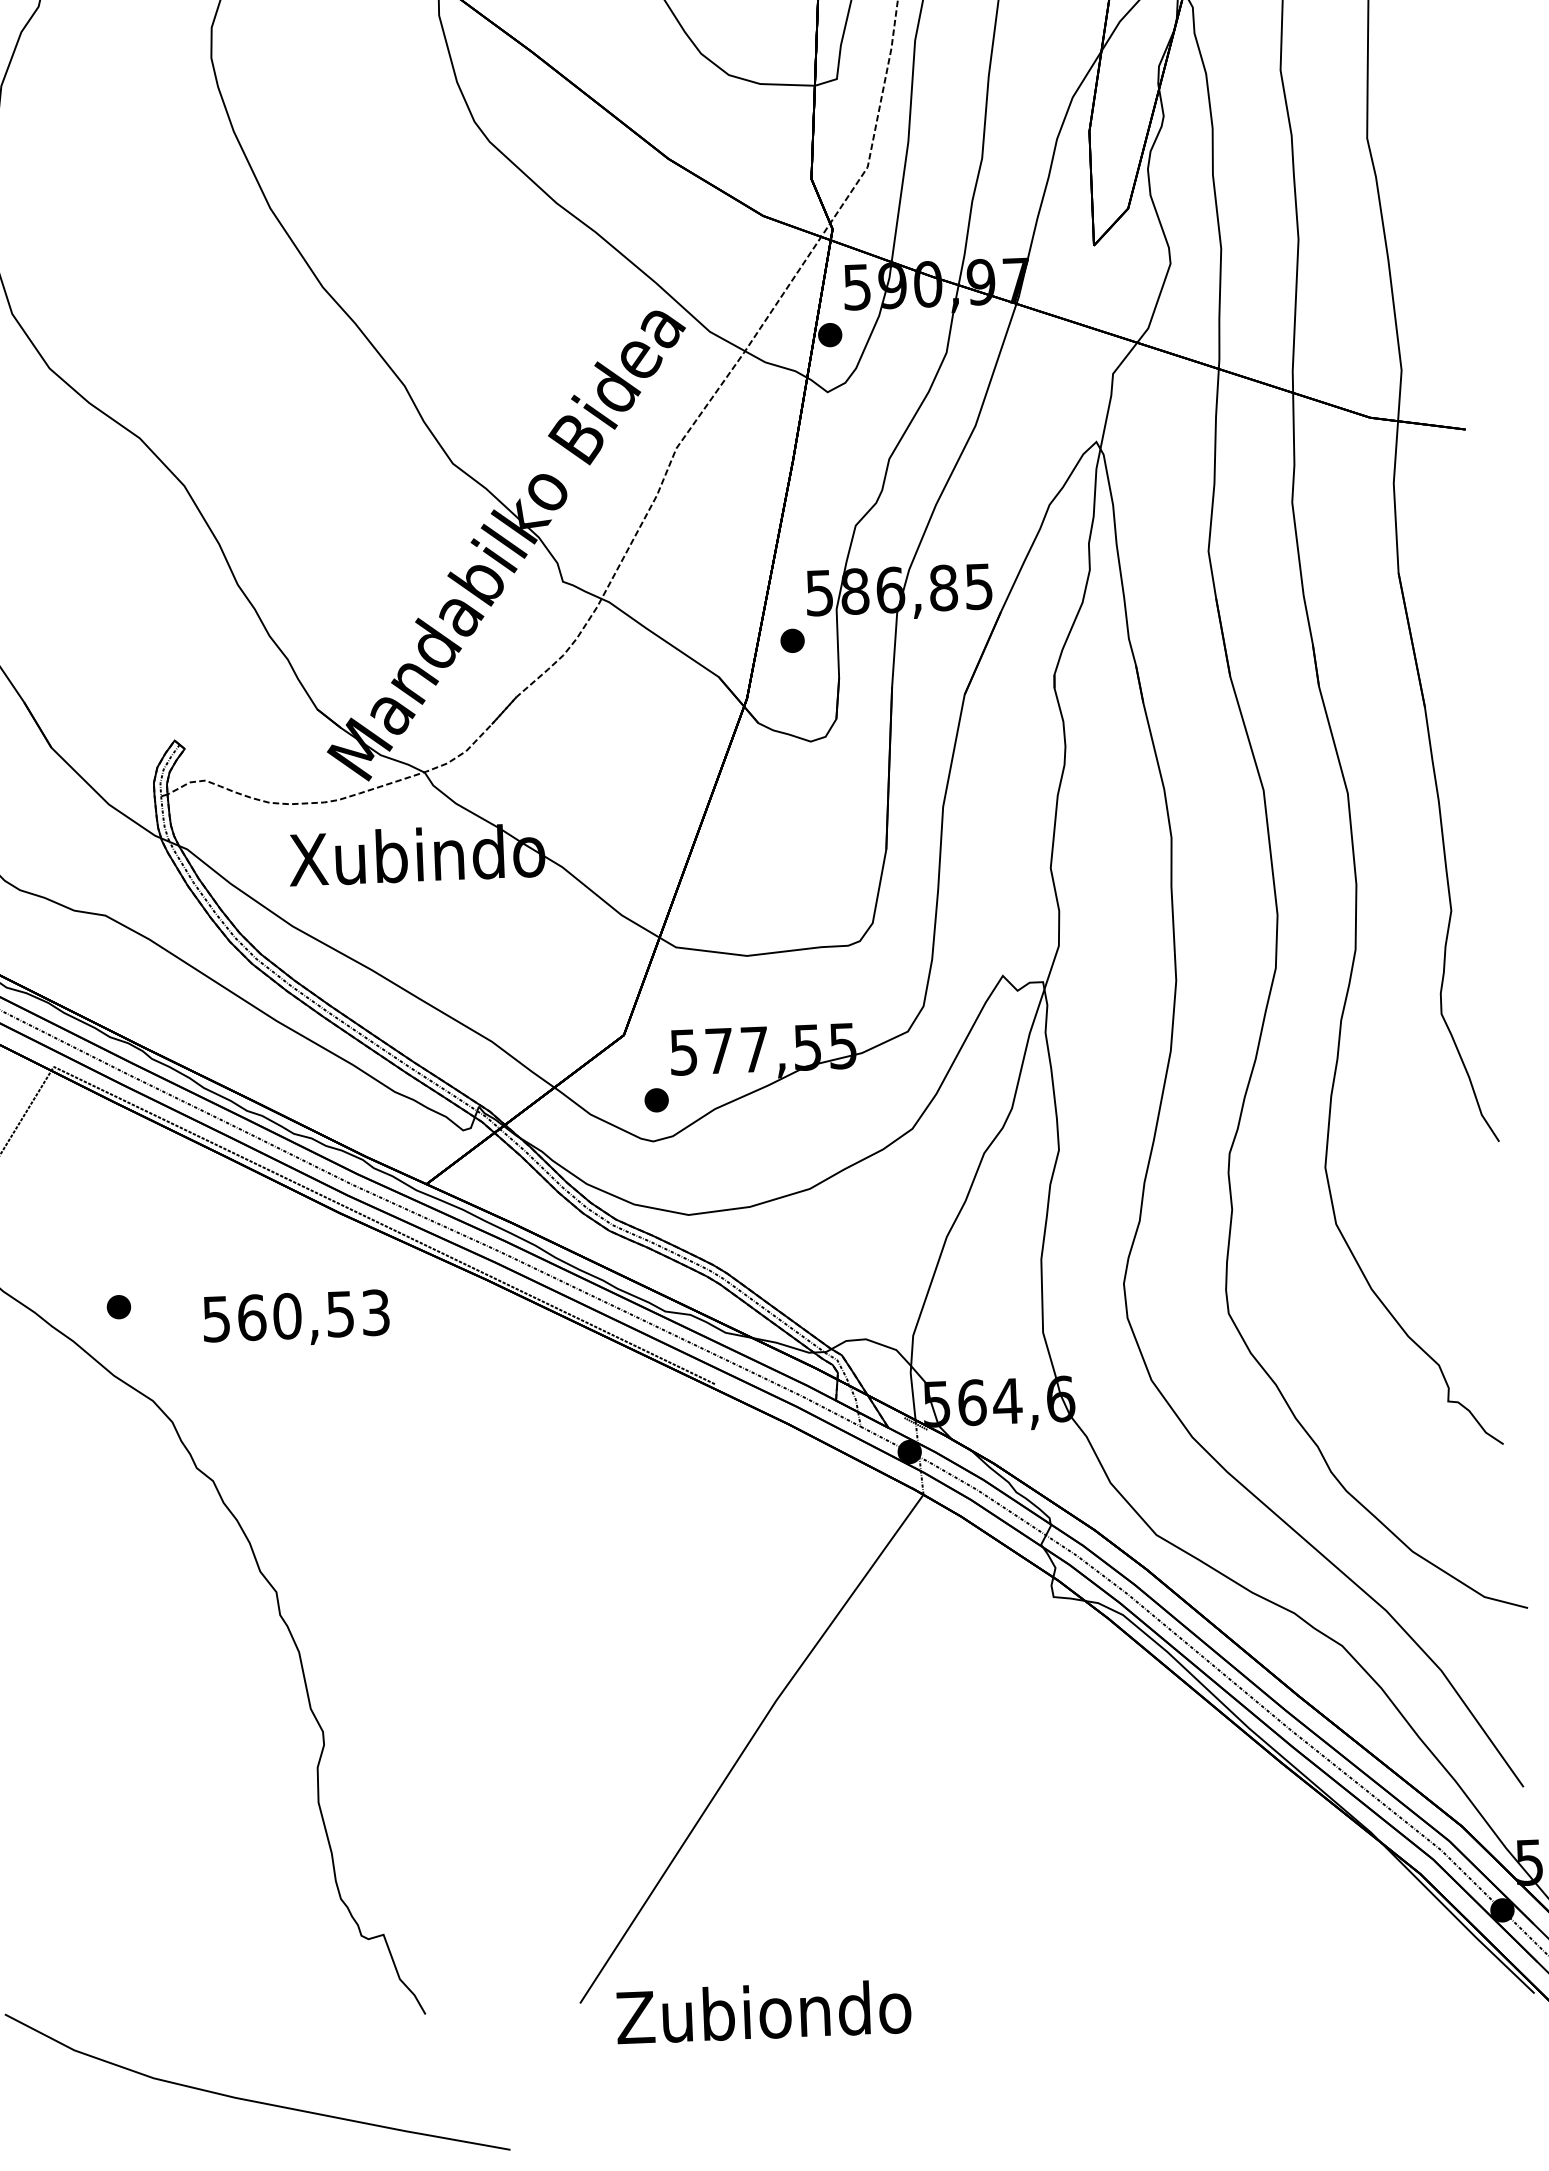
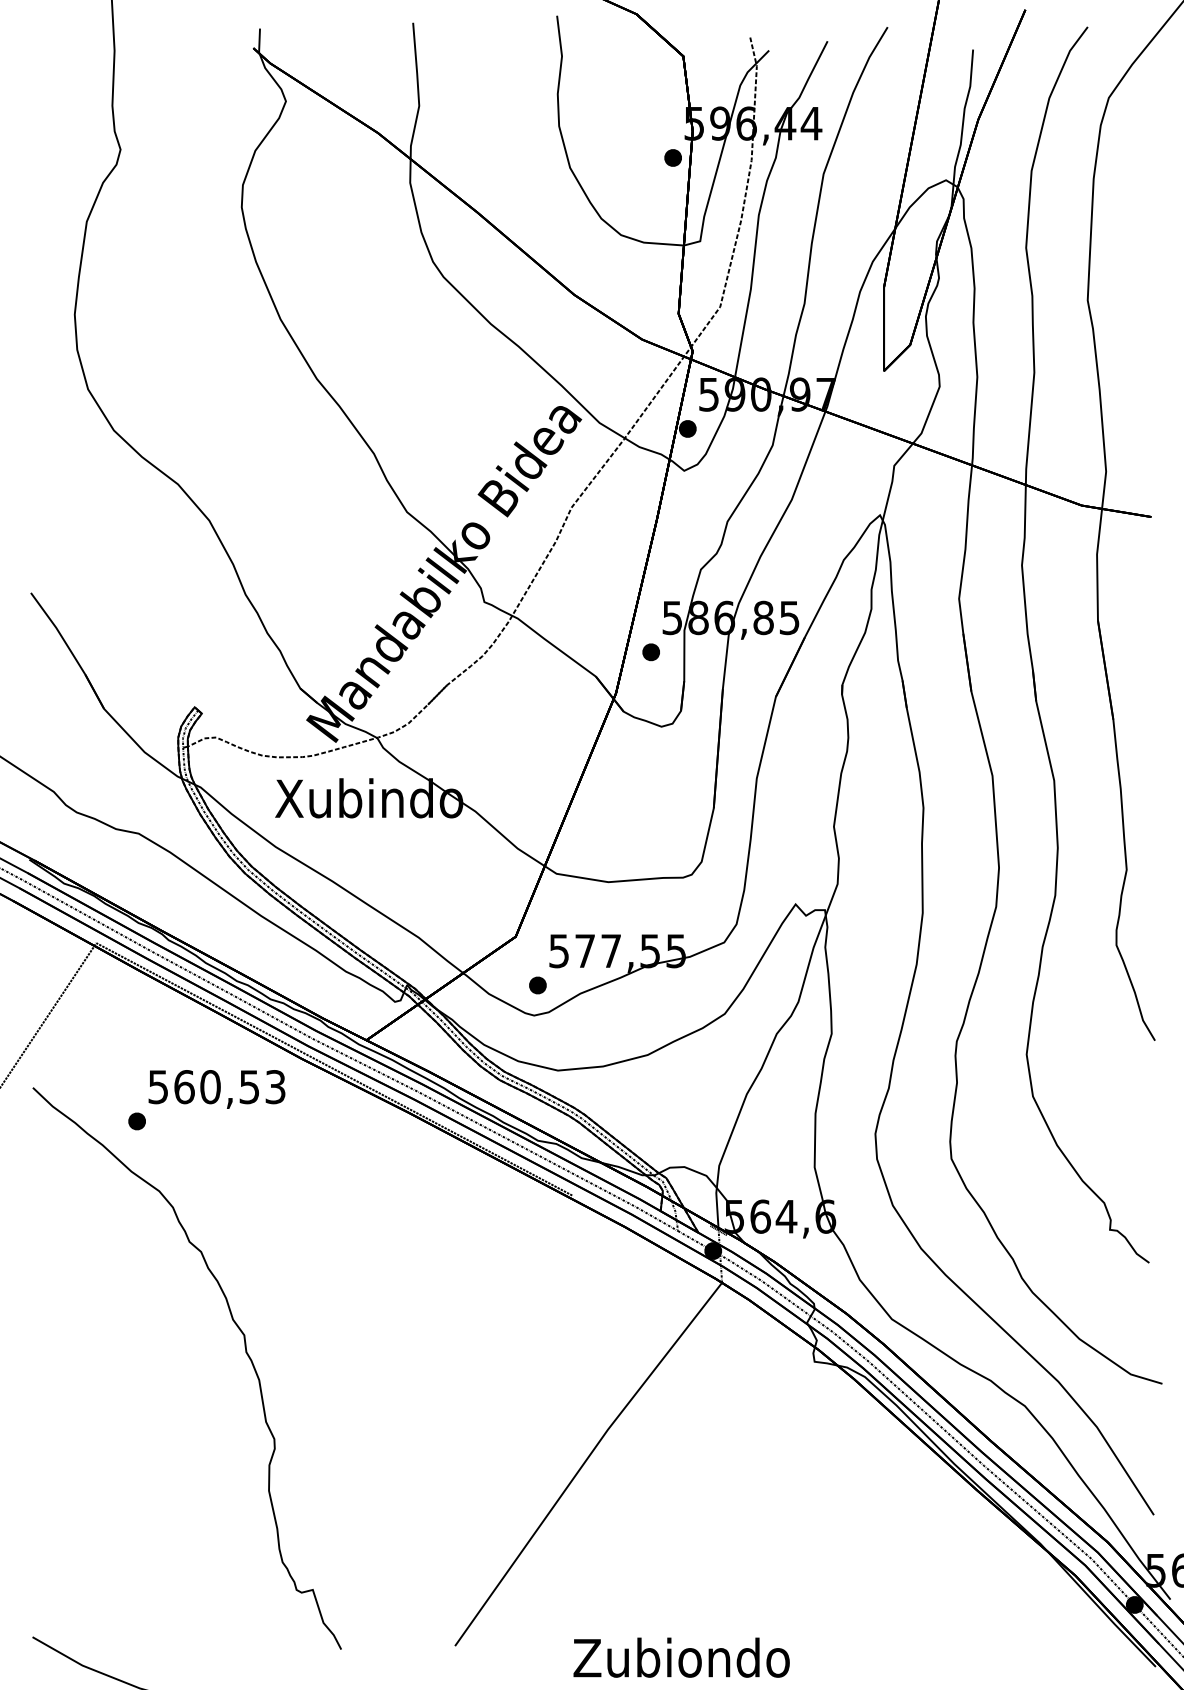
text: (295, 1319) -> (216, 1089), moved
text: (763, 2011) -> (681, 1657), moved

